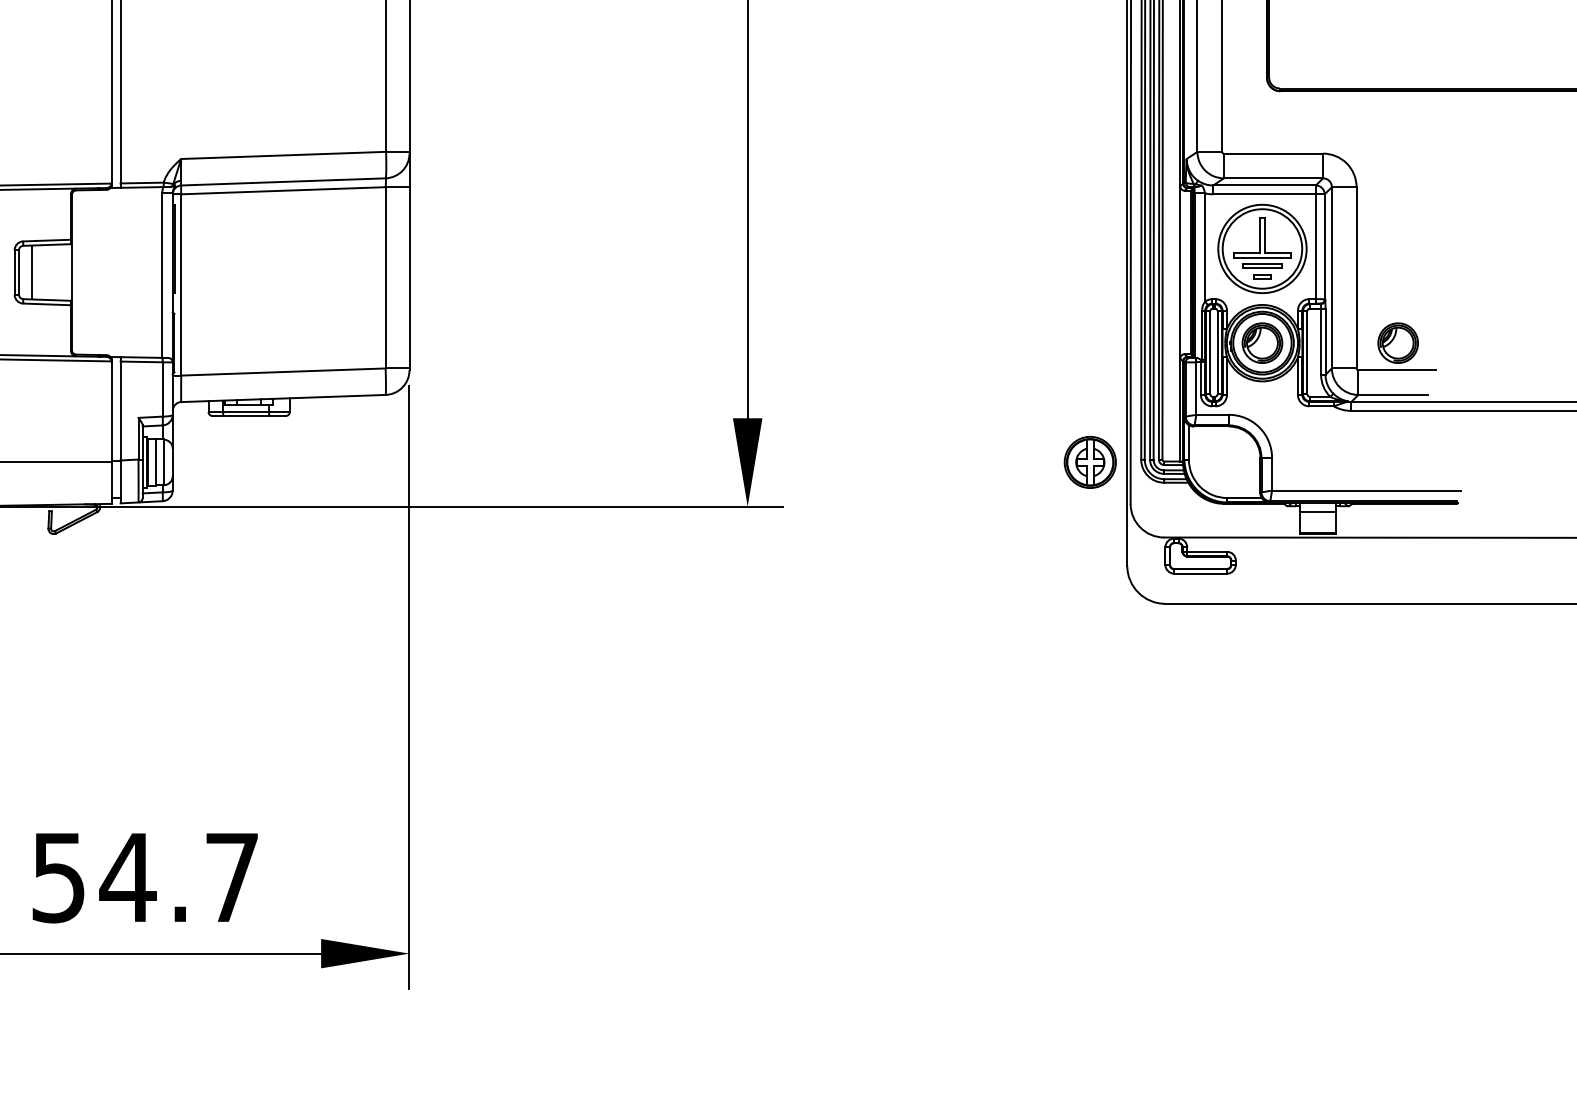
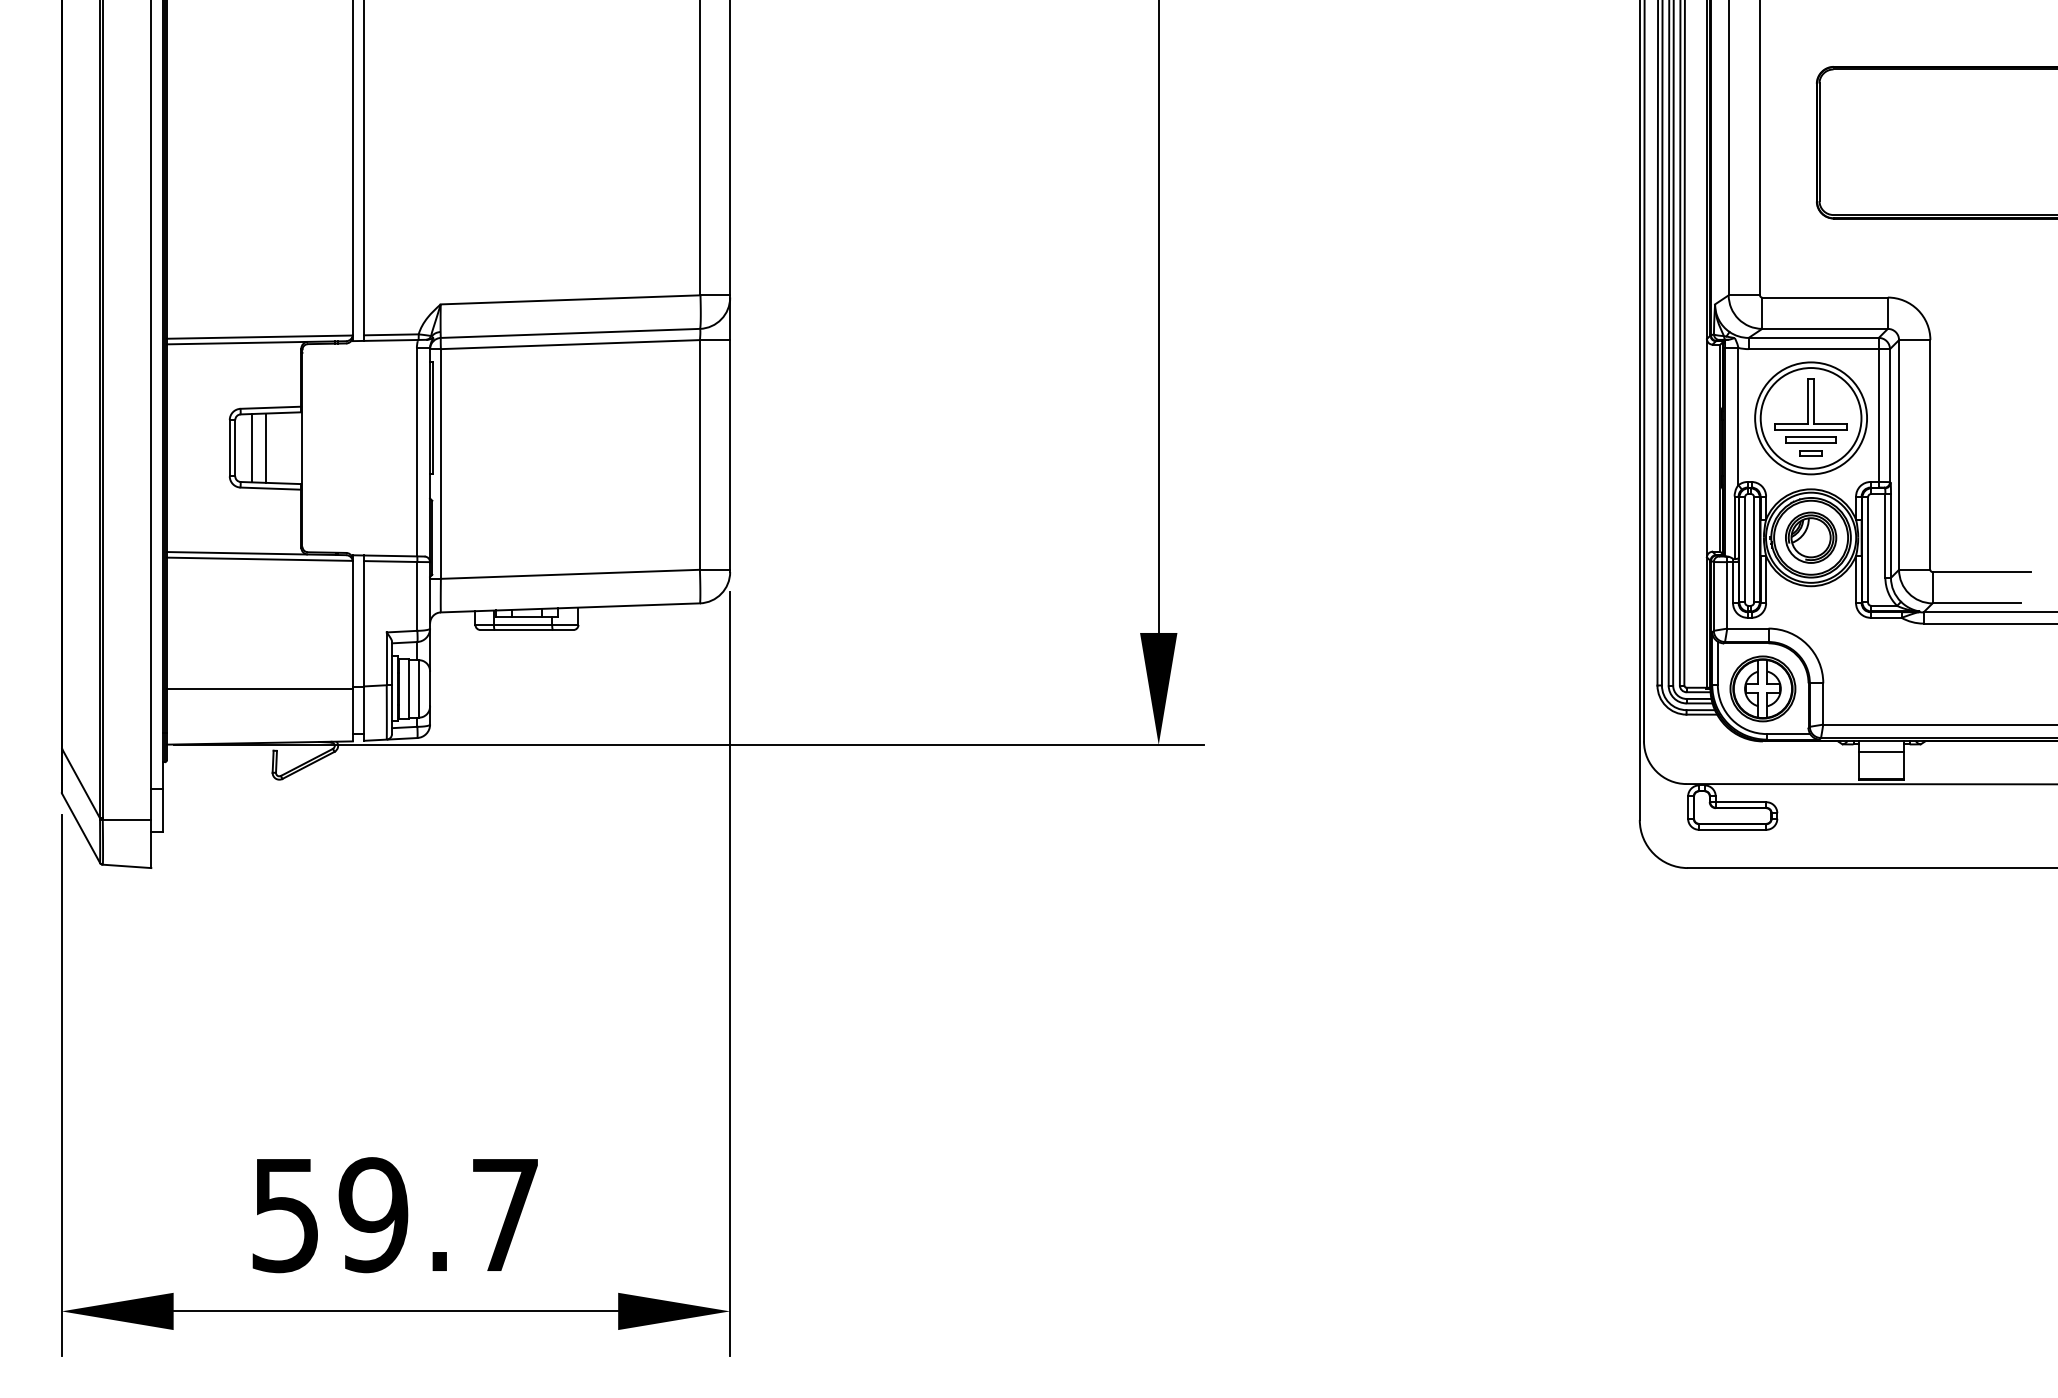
line: (42, 271) -> (265, 447), added
part: (1398, 342) -> (1983, 537), removed
part: (1089, 462) -> (1762, 688), moved
text: (128, 877) -> (373, 1215), 54.7 -> 59.7

